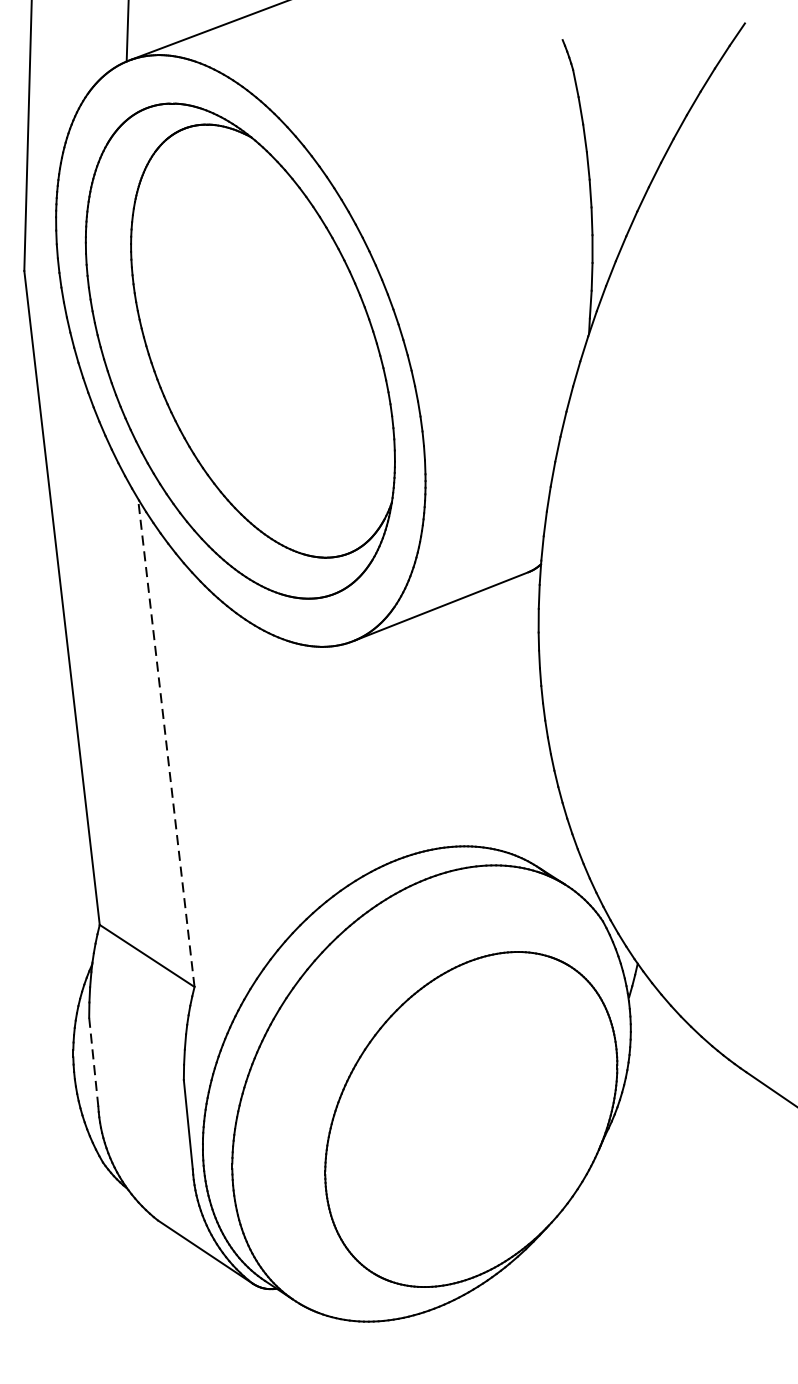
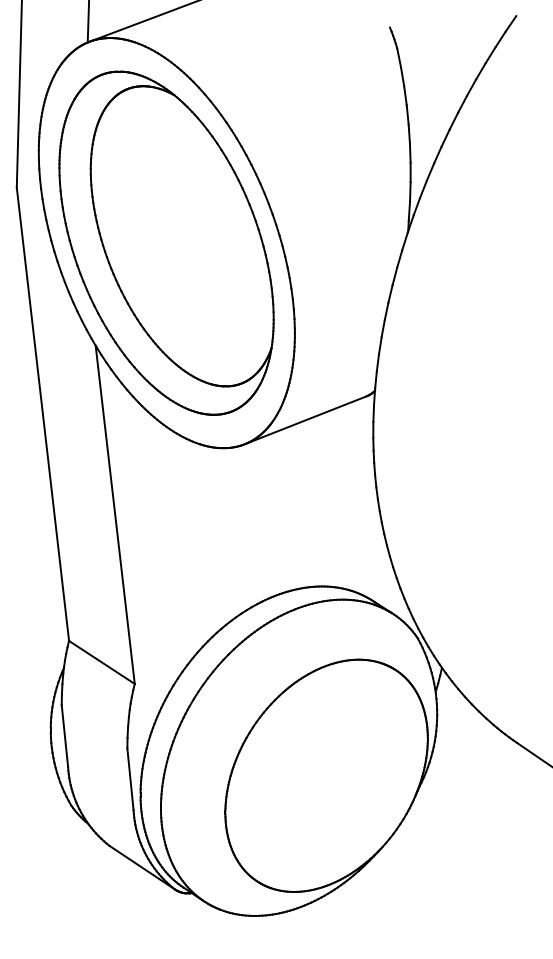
line: (166, 742) -> (115, 514), dashed -> solid
line: (93, 1061) -> (64, 735), dashed -> solid

